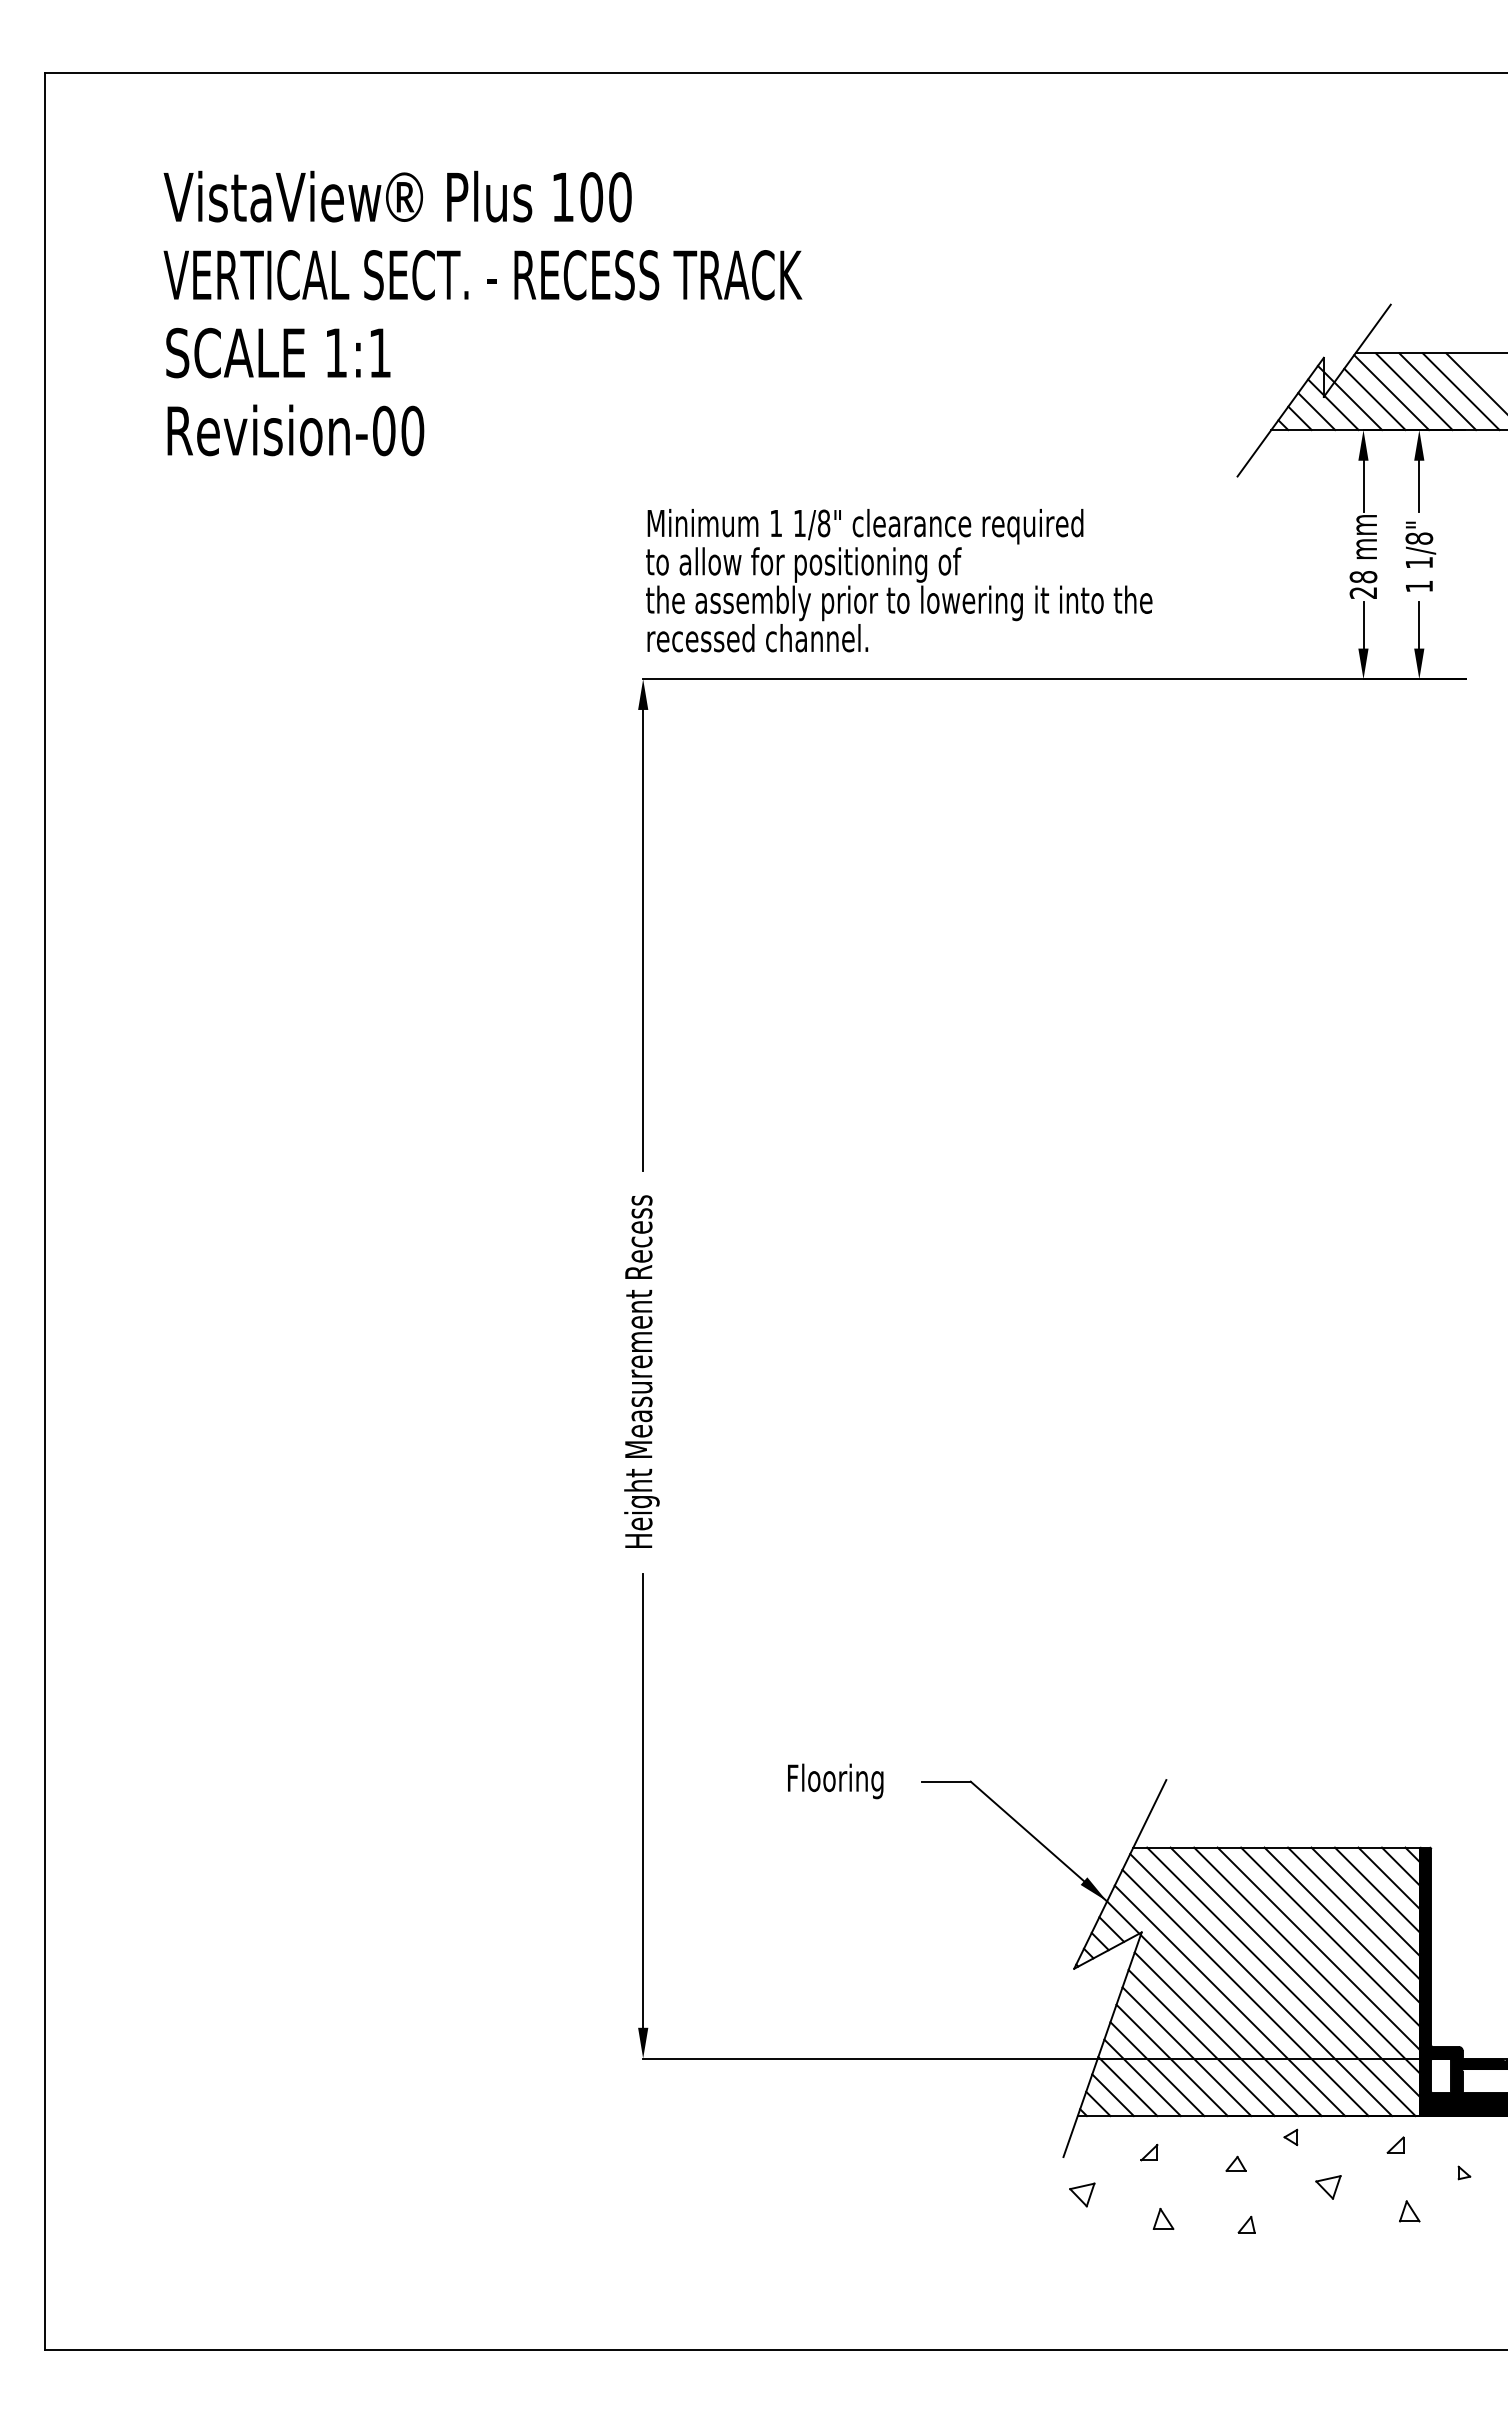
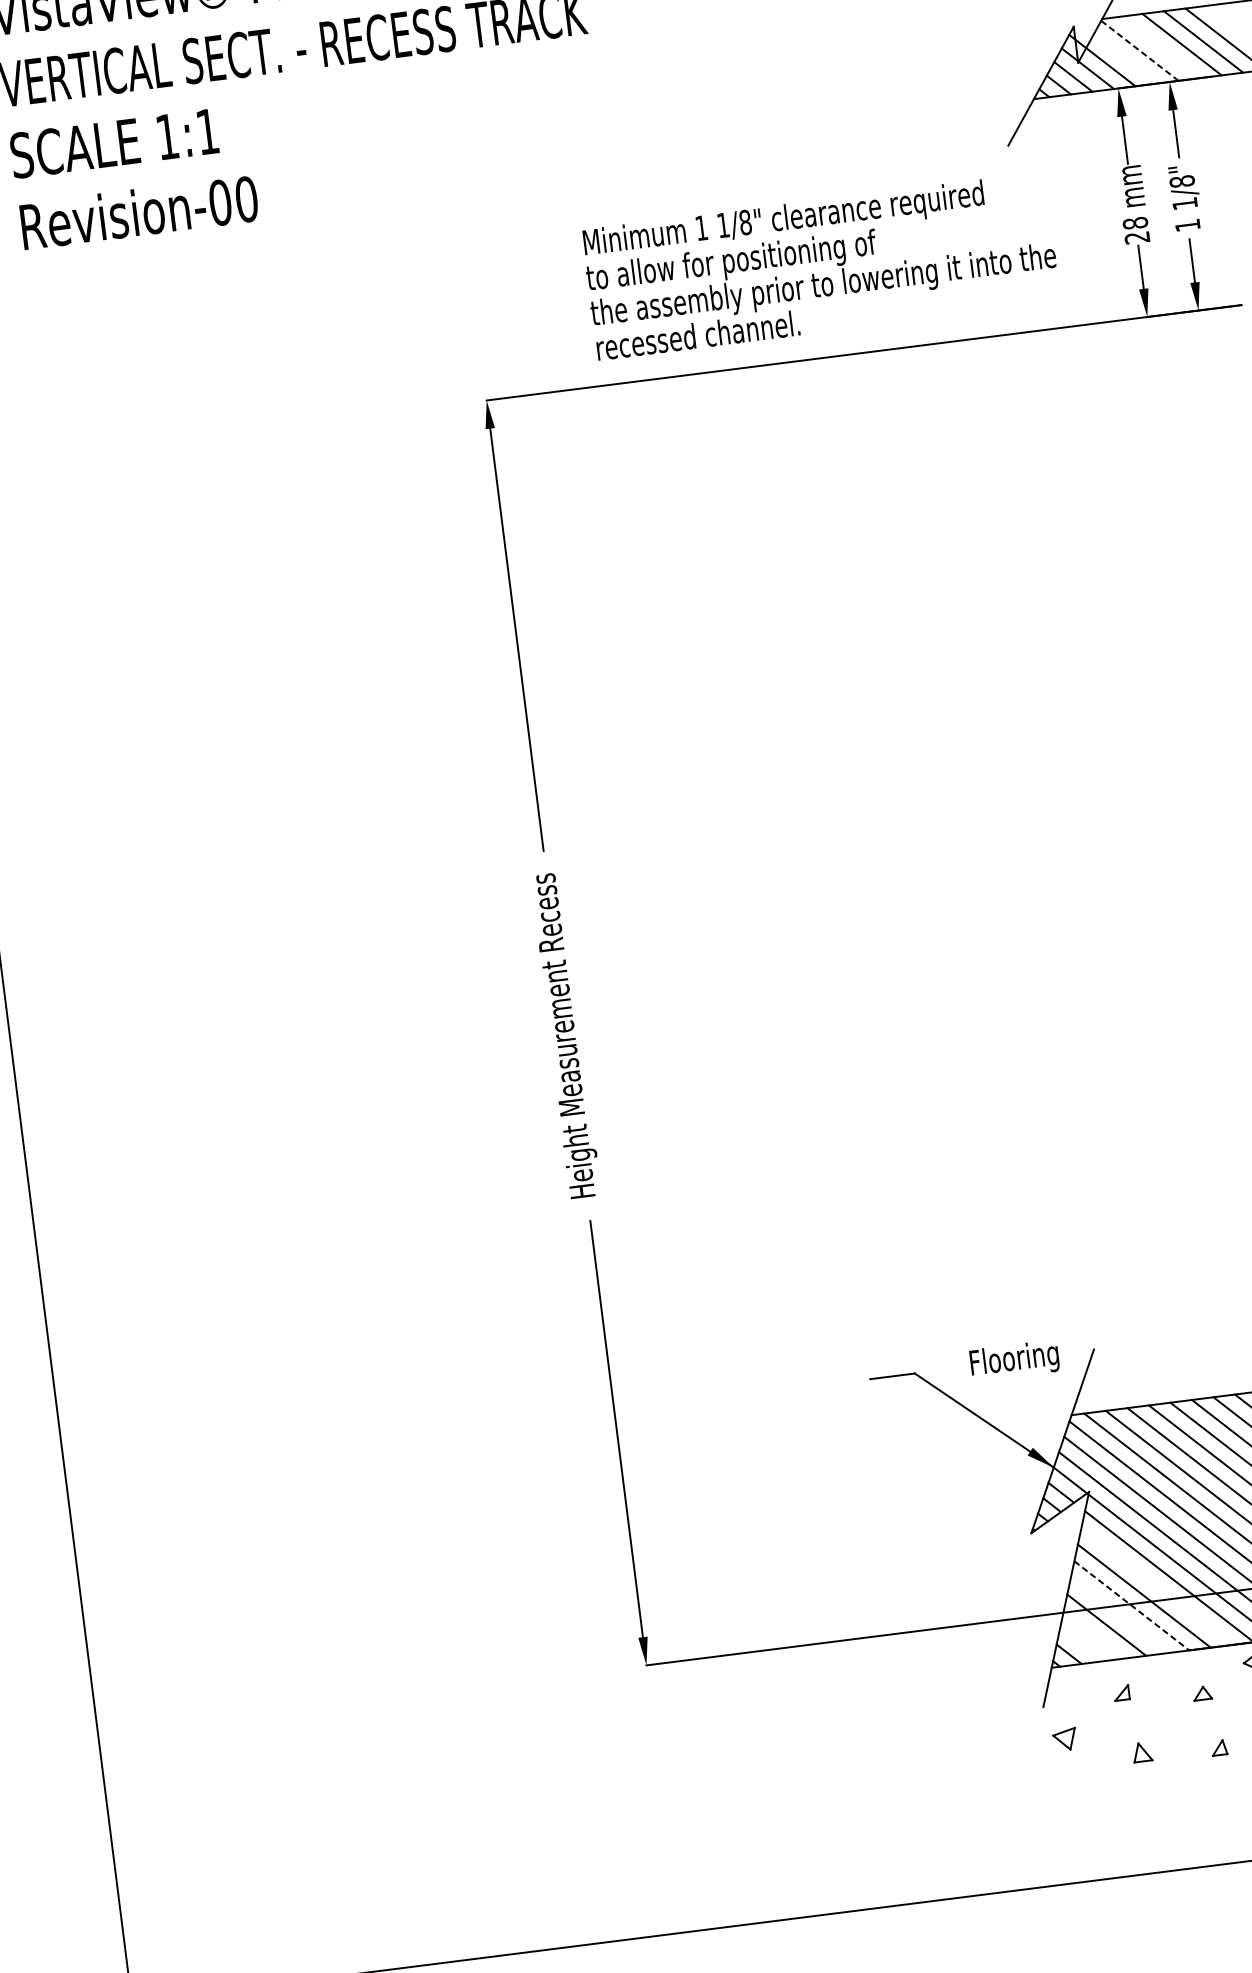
line: (1413, 391) -> (1159, 47), removed
line: (1391, 392) -> (1139, 50), solid -> dashed
line: (1374, 399) -> (1125, 59), removed
text: (899, 580) -> (821, 266), moved
text: (835, 1781) -> (1014, 1360), moved
line: (1201, 2042) -> (1156, 1586), removed
line: (1172, 2060) -> (1132, 1605), solid -> dashed
line: (1157, 2069) -> (1119, 1615), removed
line: (1127, 2086) -> (1093, 1634), removed
line: (1112, 2095) -> (1081, 1644), removed

